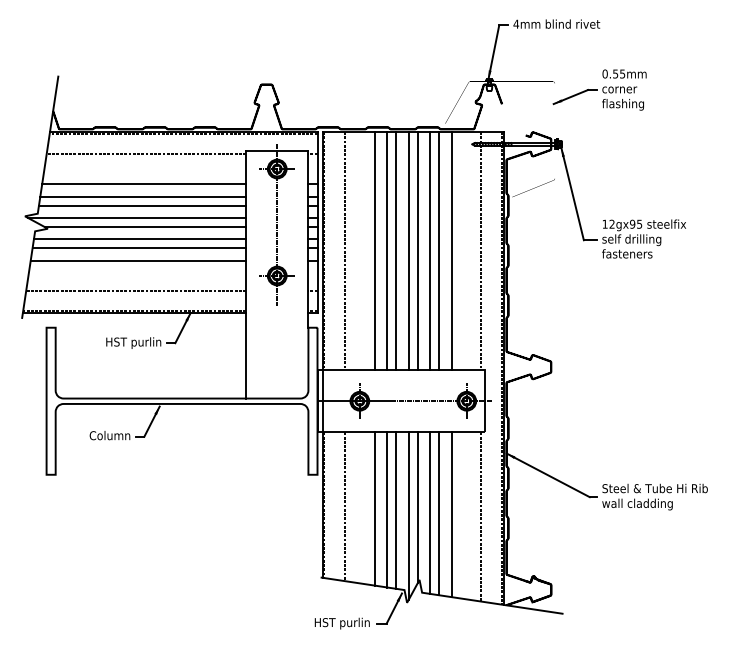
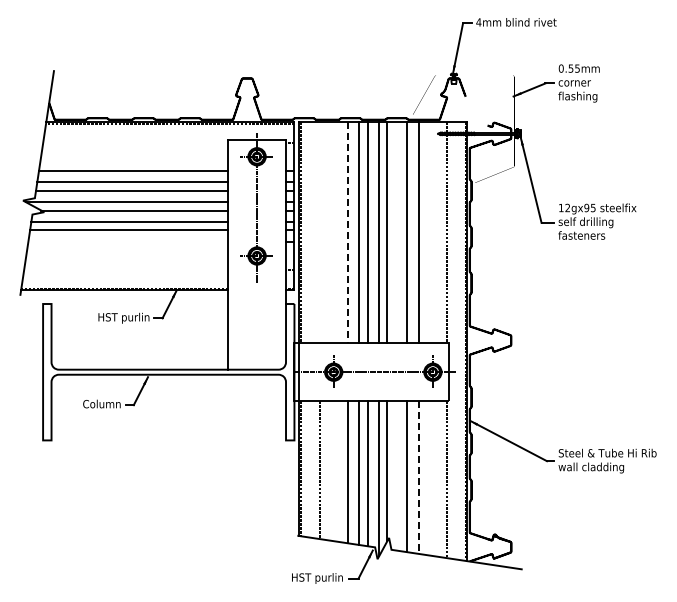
line: (146, 154) -> (135, 143), removed
line: (345, 250) -> (320, 232), removed
line: (430, 250) -> (399, 232), removed
line: (374, 251) -> (347, 233), solid -> dashed
line: (138, 260) -> (128, 241), removed
line: (136, 290) -> (126, 269), removed
line: (430, 512) -> (399, 475), removed
line: (451, 515) -> (418, 478), solid -> dashed

